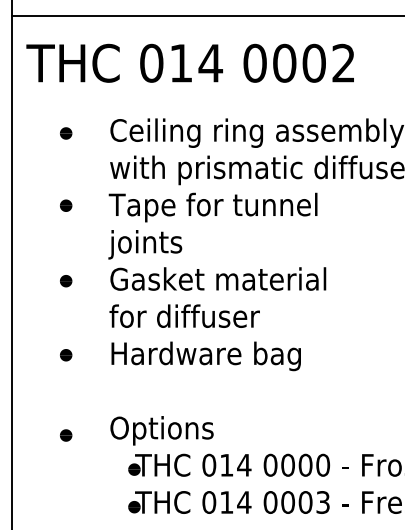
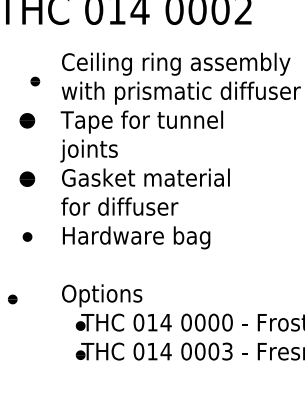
part: (66, 133) -> (35, 81), moved
part: (66, 205) -> (27, 120), size x1.6
part: (66, 281) -> (27, 179), size x1.6
part: (66, 435) -> (13, 299), moved

